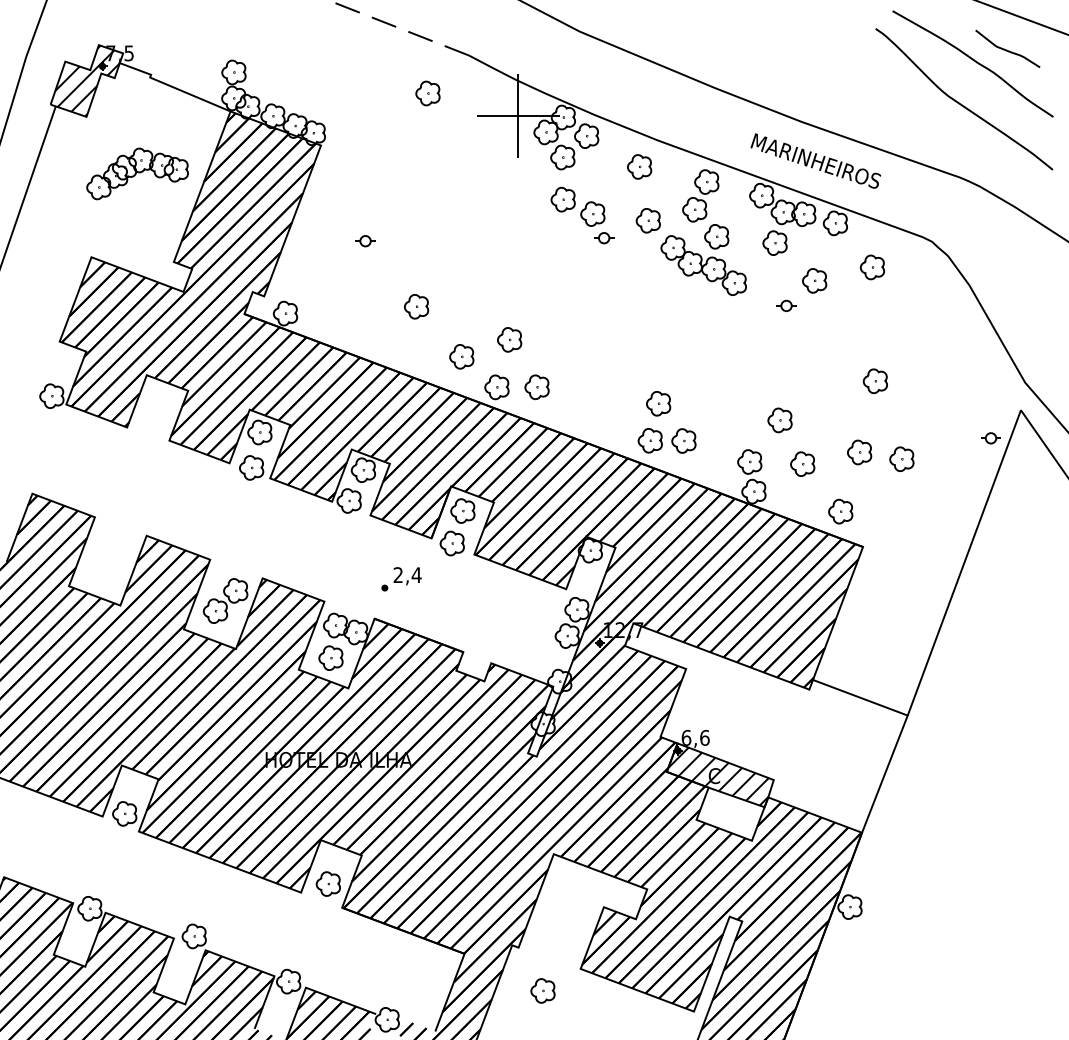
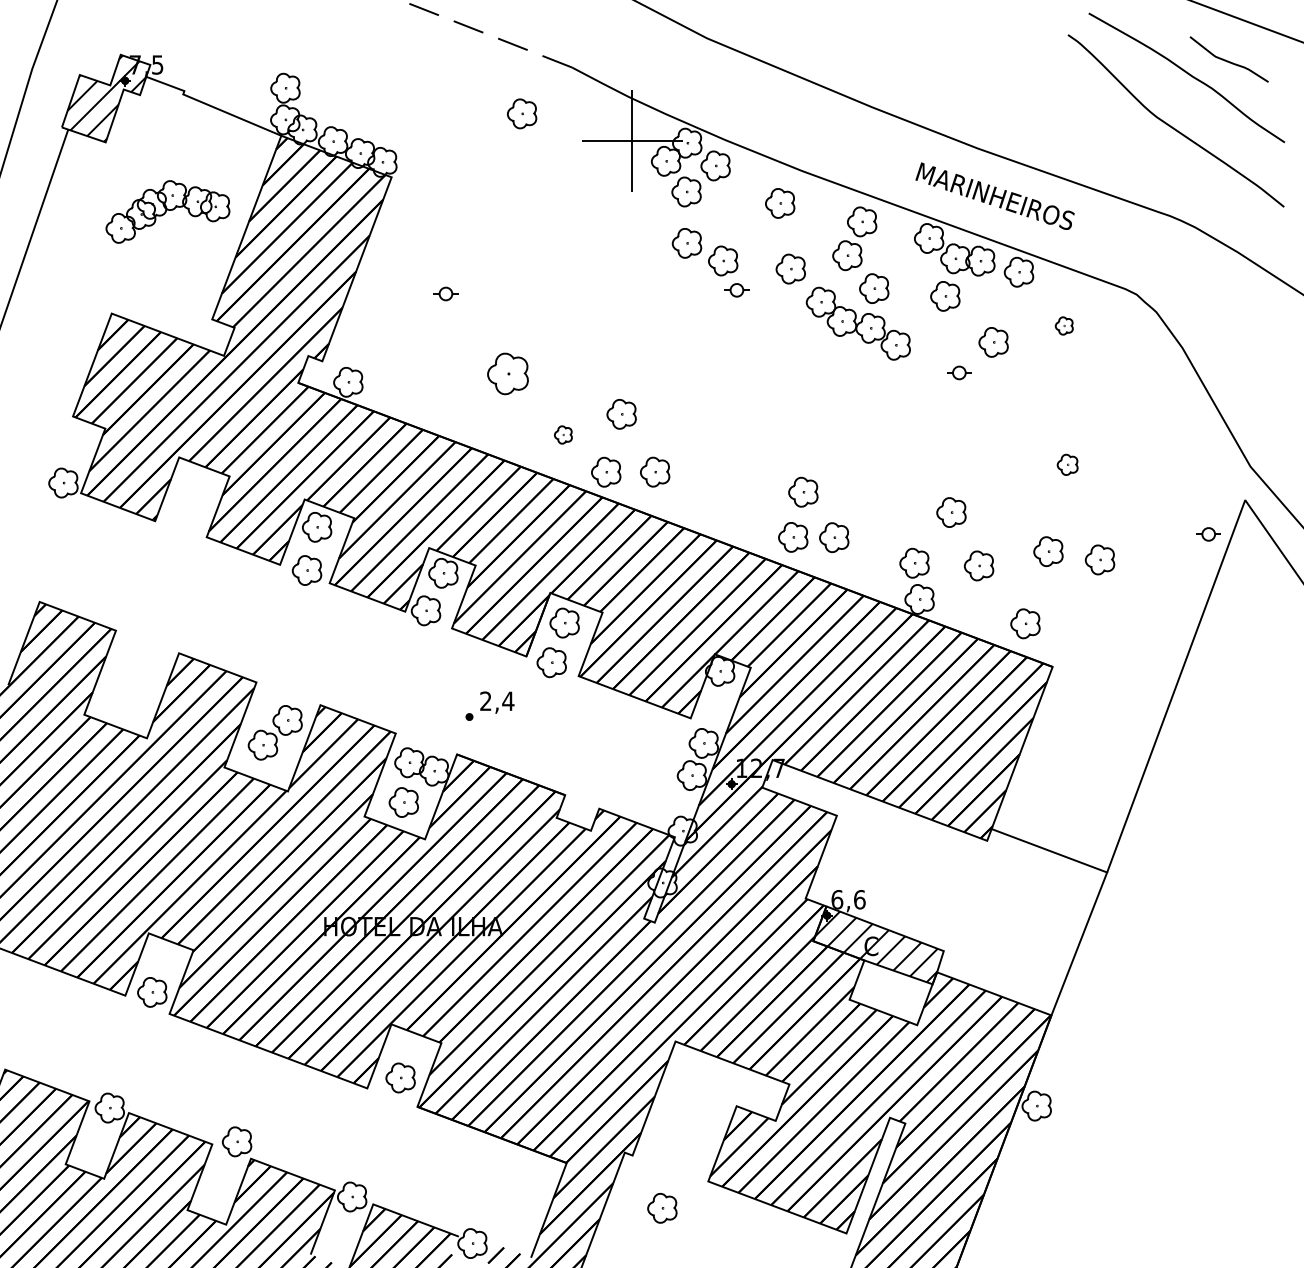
part: (872, 267) -> (1064, 325), size x0.6
part: (416, 306) -> (508, 373), size x1.4
part: (461, 356) -> (563, 434), size x0.6
part: (875, 381) -> (1067, 464), size x0.7

